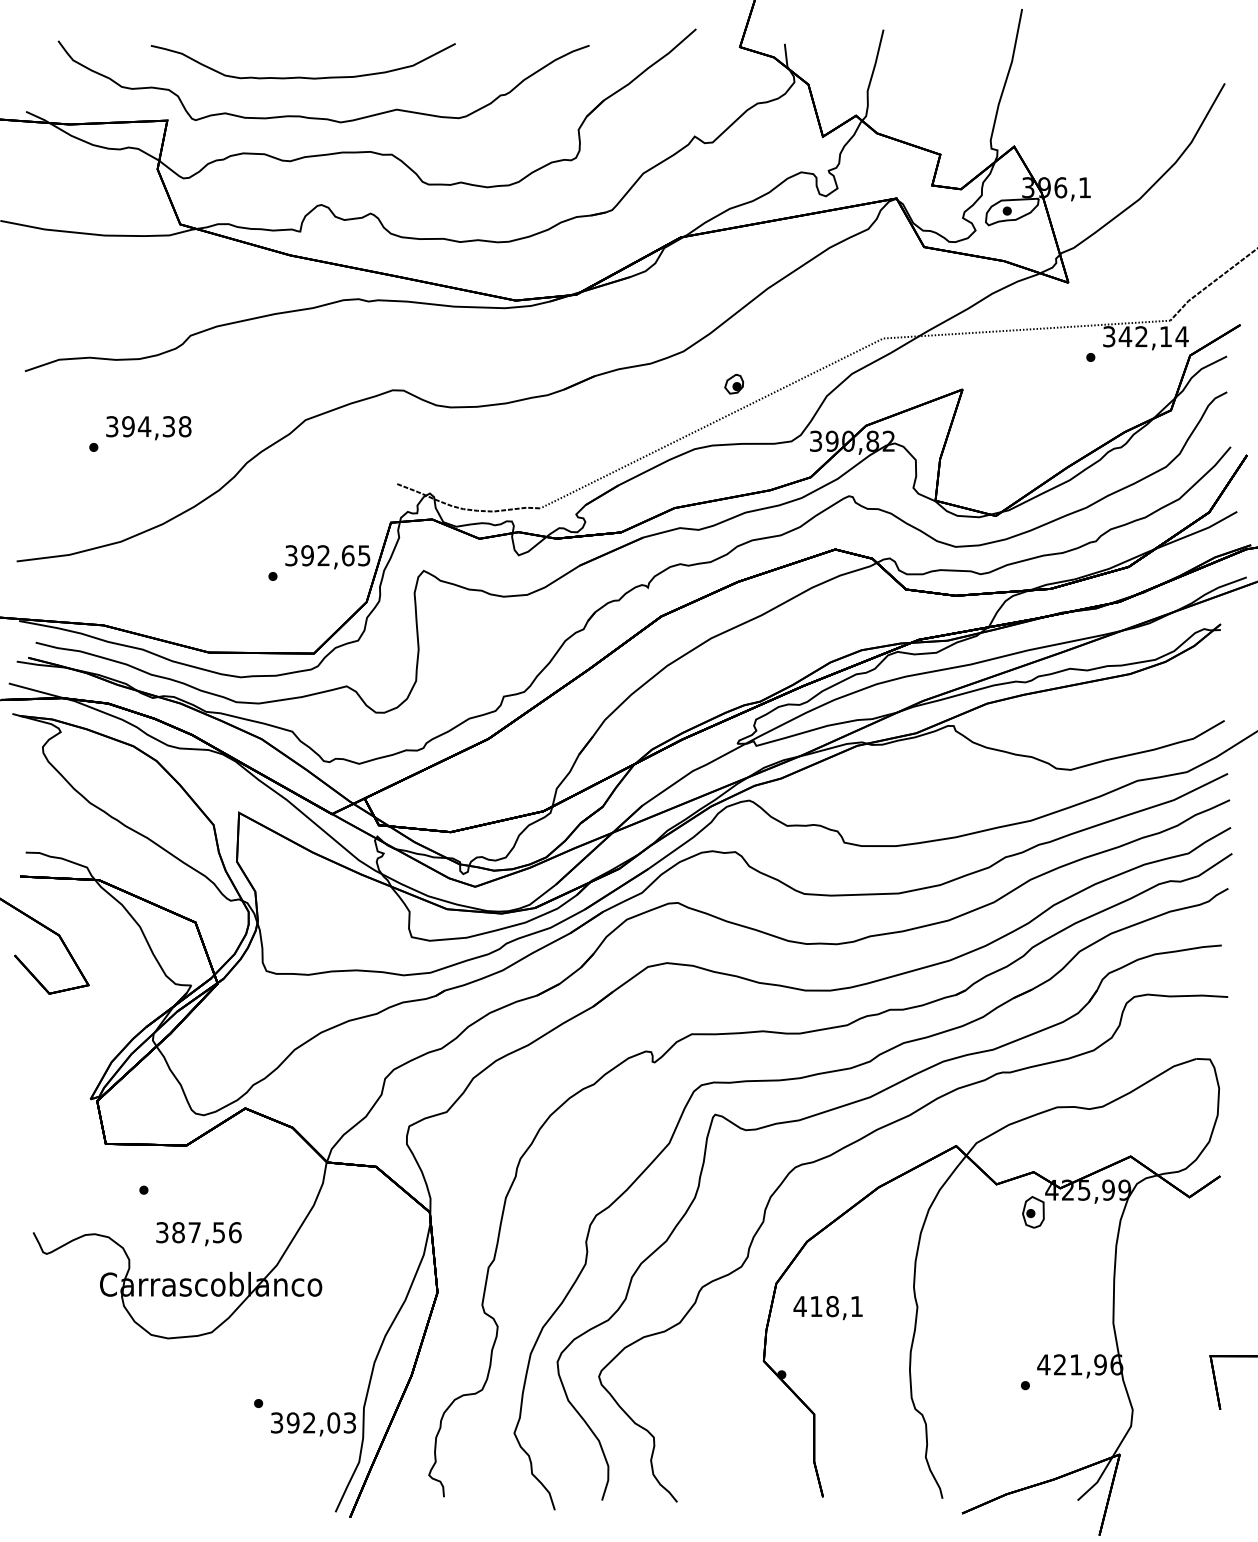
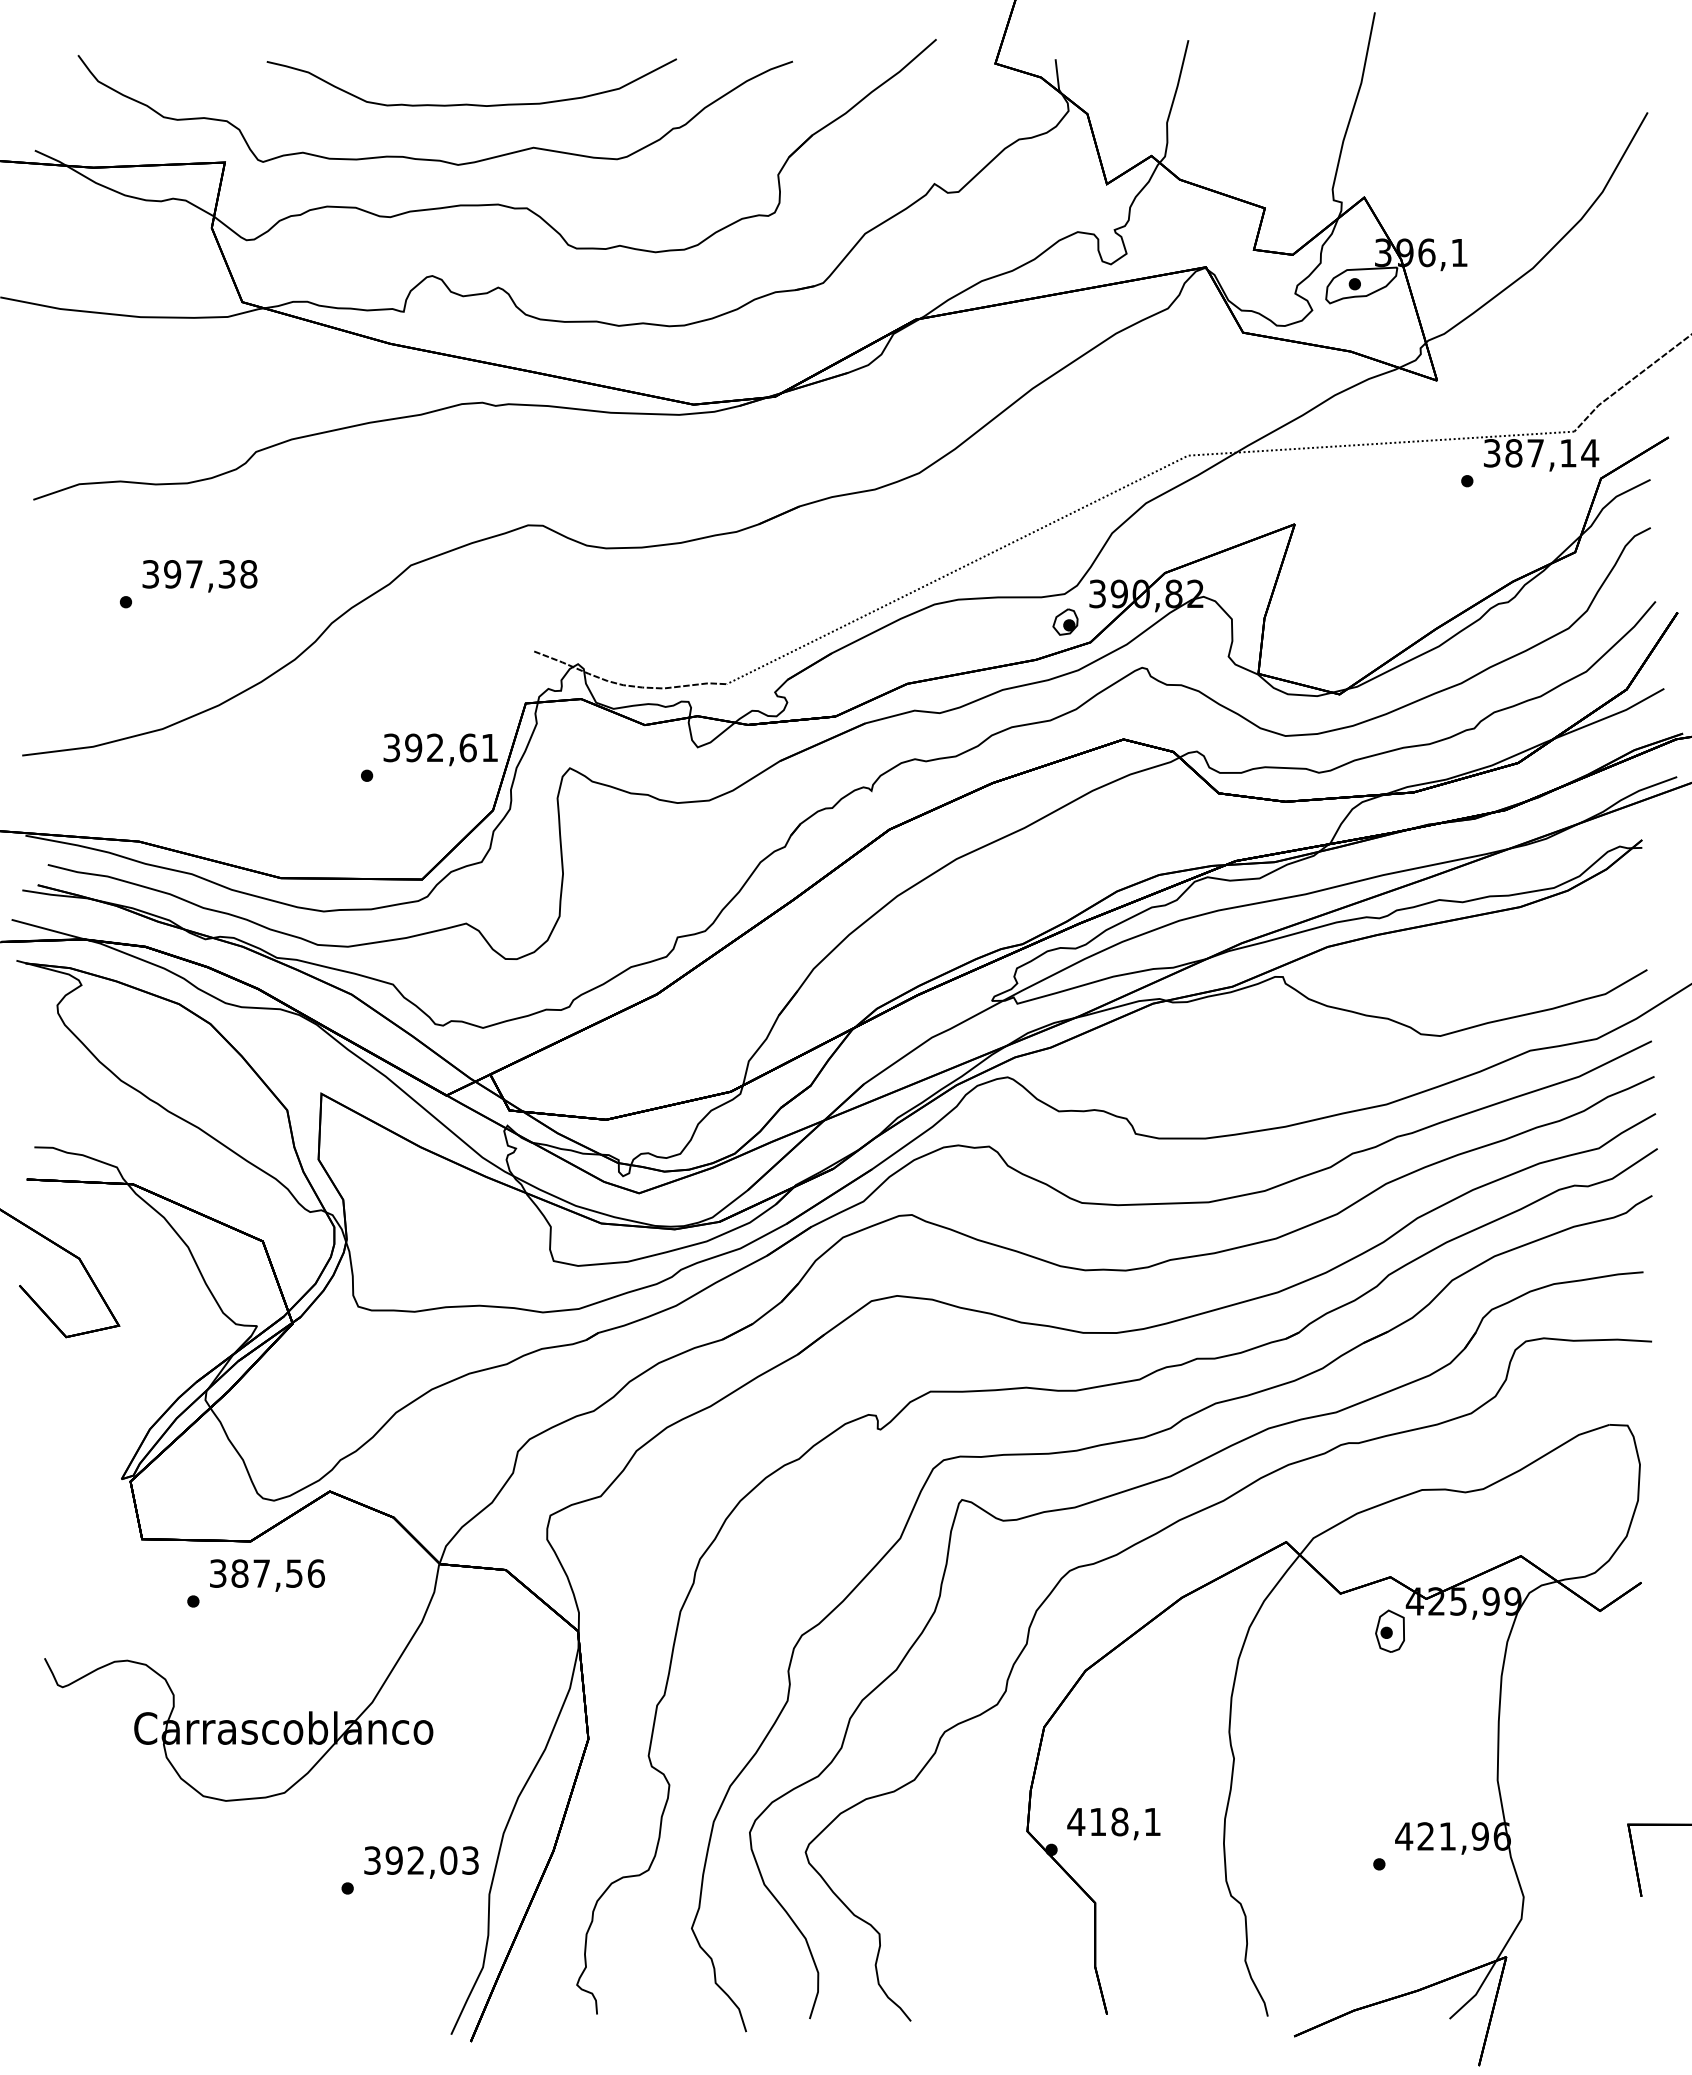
curve: (300, 76) -> (468, 103), moved
text: (1132, 336) -> (1523, 453), 342,14 -> 387,14
part: (734, 383) -> (1065, 621), moved
text: (144, 426) -> (194, 574), 394,38 -> 397,38
text: (364, 556) -> (489, 748), 392,65 -> 392,61
text: (199, 1234) -> (267, 1575), moved
text: (827, 1307) -> (1113, 1823), moved
text: (313, 1424) -> (421, 1862), moved

